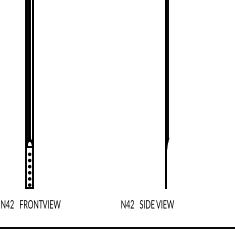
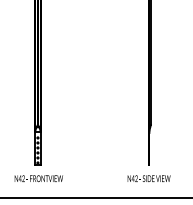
text: (146, 204) -> (148, 178), moved

